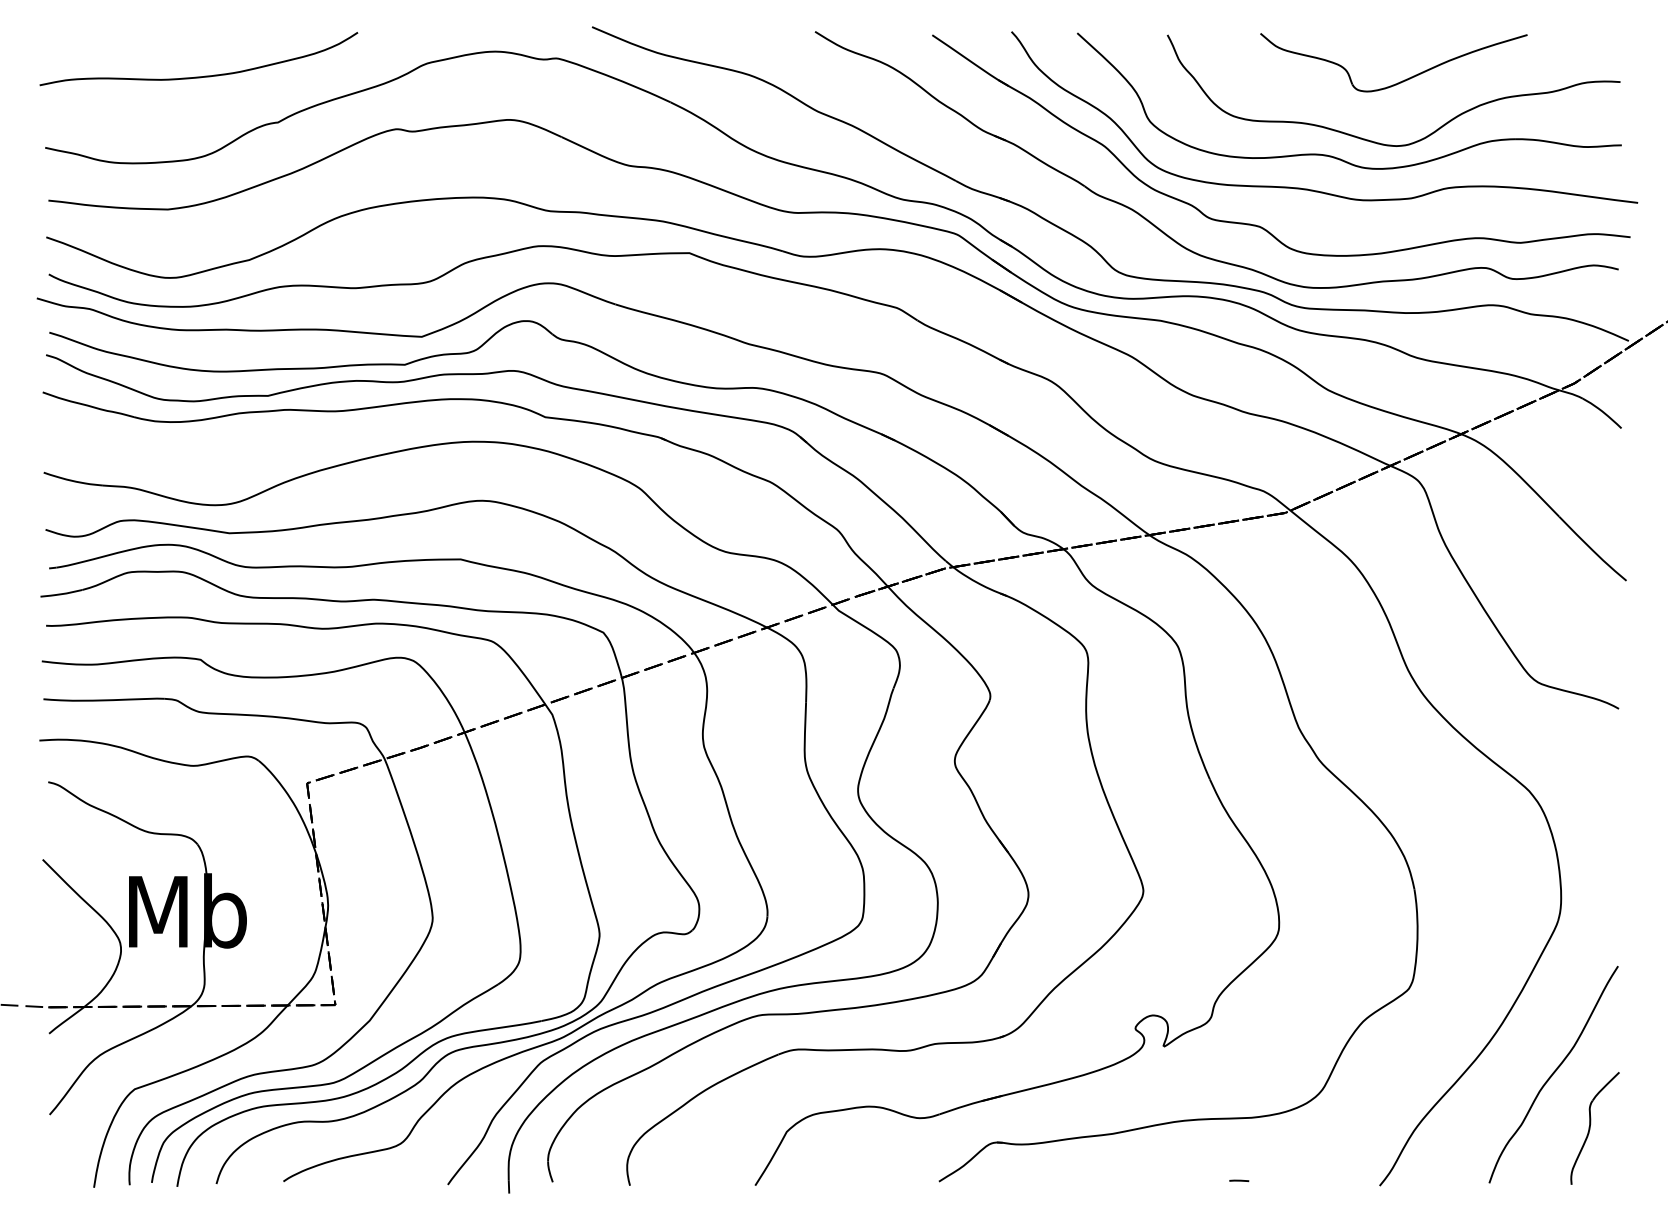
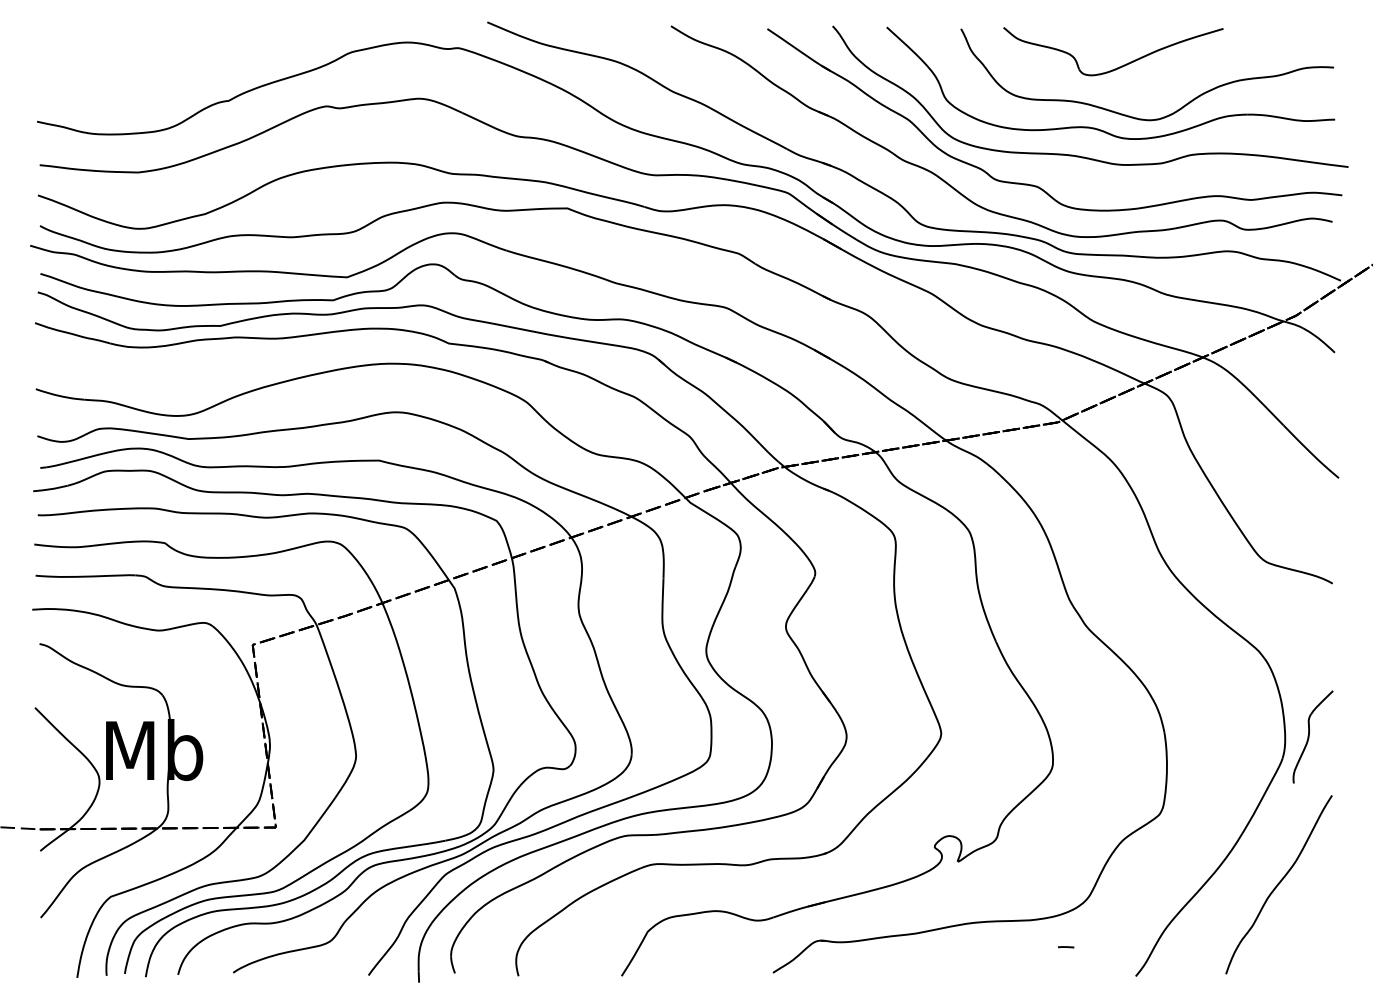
curve: (198, 75) -> (163, 62), removed
part: (1403, 79) -> (1121, 65), moved
part: (1594, 1127) -> (1312, 736), moved
line: (1239, 1181) -> (1066, 947), moved

